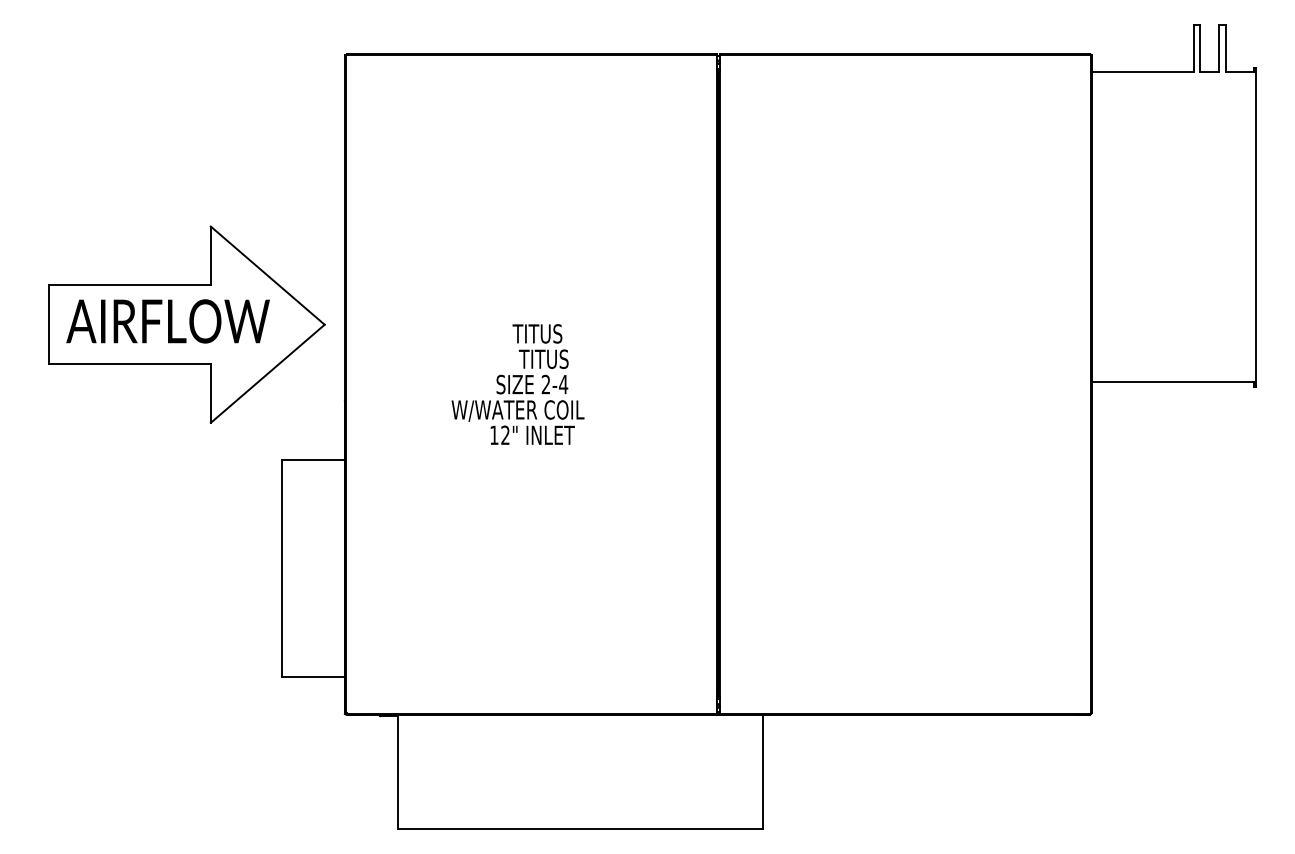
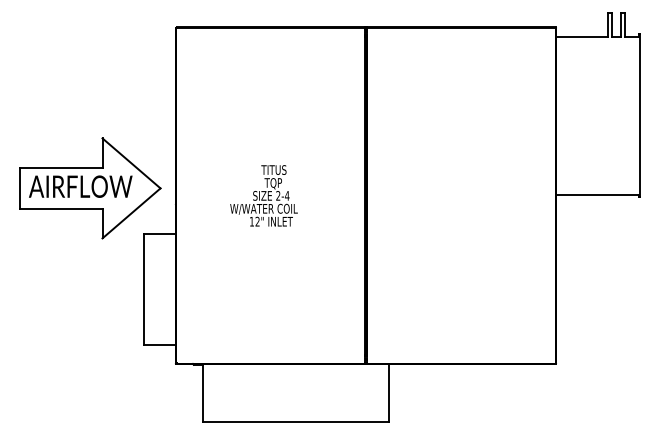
part: (187, 324) -> (90, 188), moved
text: (548, 360) -> (279, 183), TITUS -> TQP

